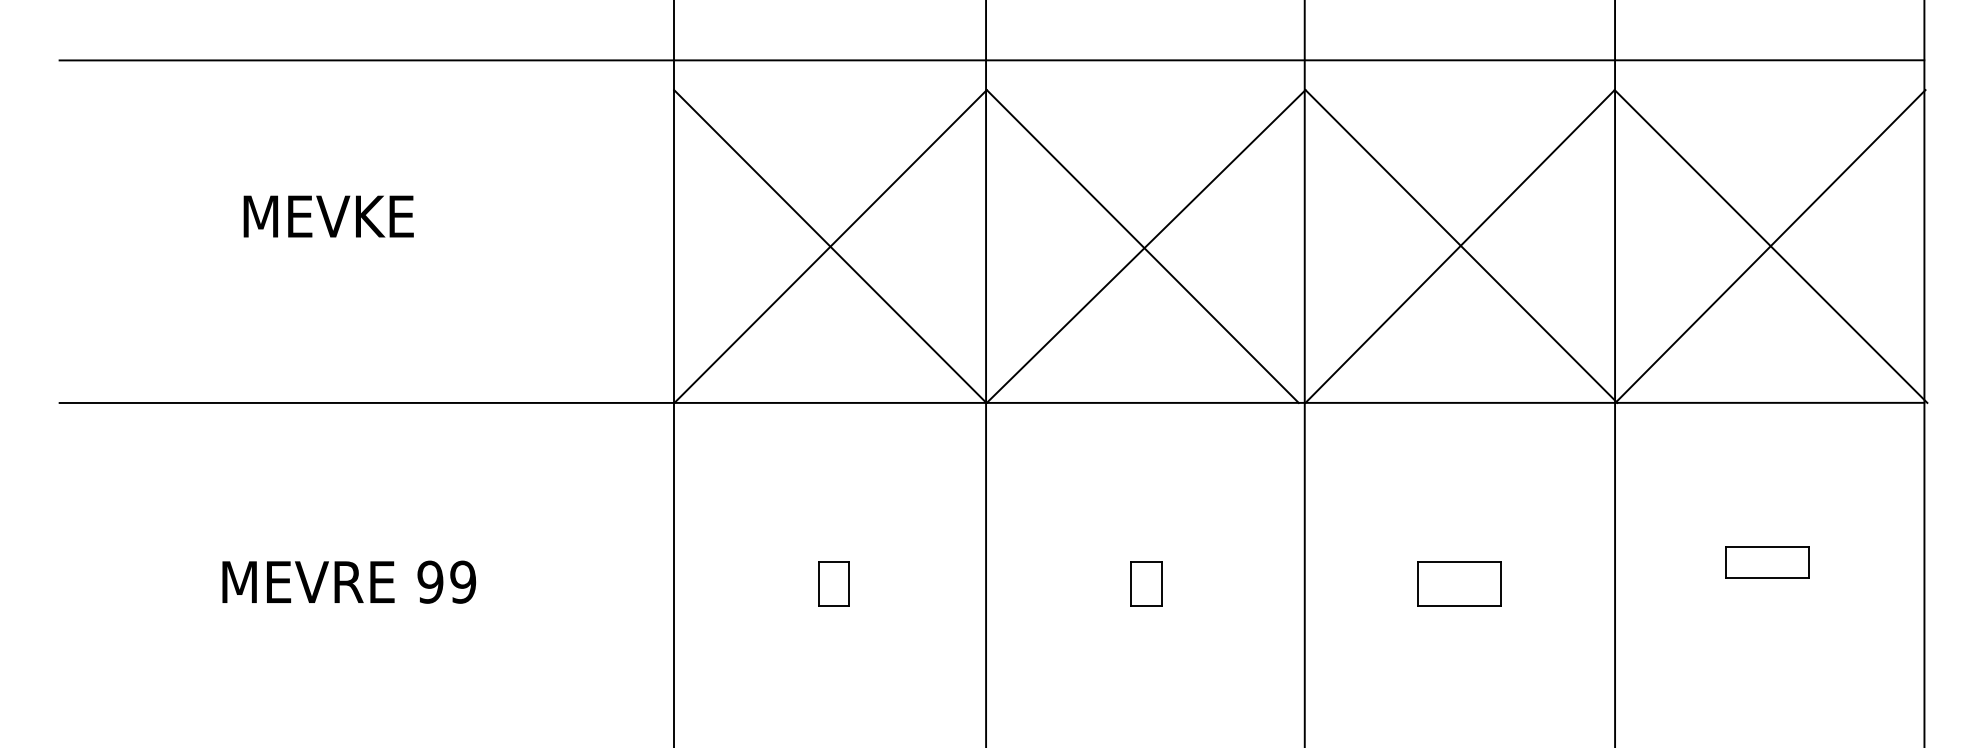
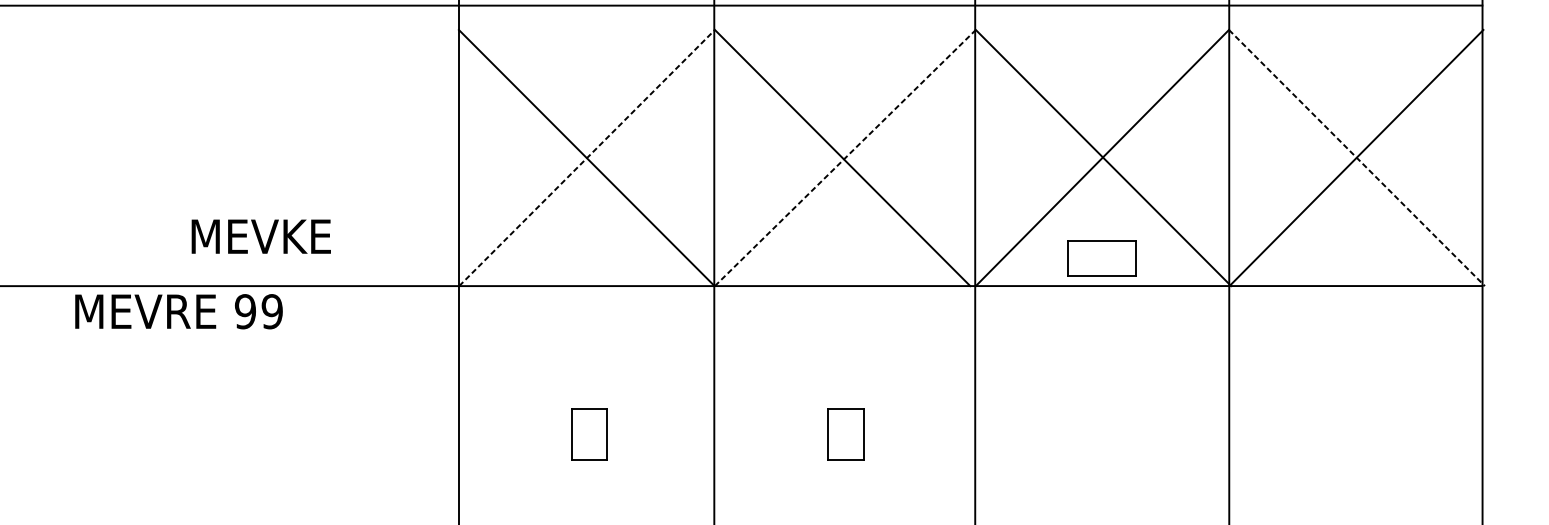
text: (328, 216) -> (261, 236), moved
line: (831, 246) -> (587, 158), solid -> dashed
line: (1146, 246) -> (845, 158), solid -> dashed
line: (1771, 246) -> (1357, 158), solid -> dashed
part: (1767, 562) -> (1354, 416), removed
text: (349, 581) -> (179, 311), moved
part: (833, 583) -> (589, 433), size x1.4
part: (1146, 583) -> (845, 433), size x1.4
part: (1459, 583) -> (1101, 257), moved

